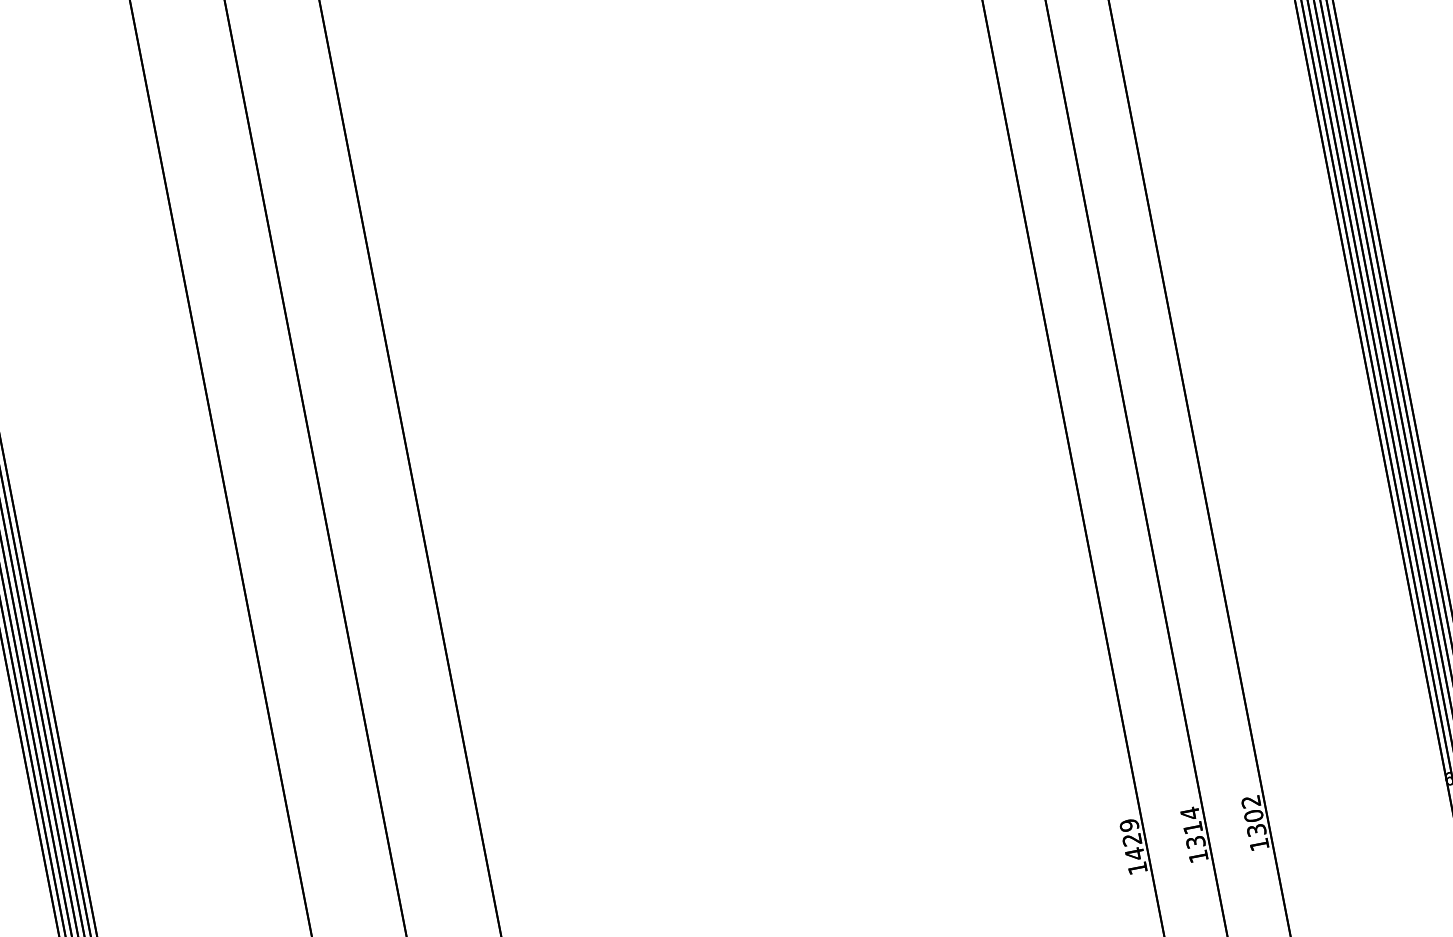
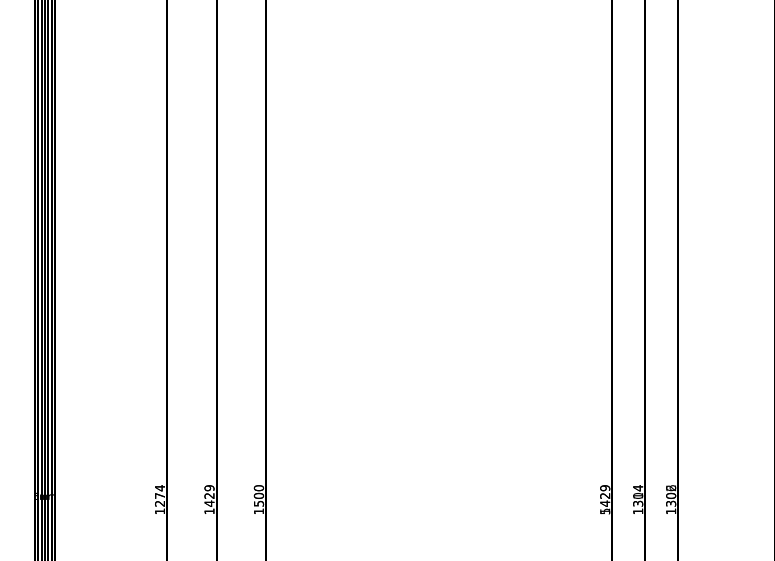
text: (1251, 802) -> (671, 488), 1302 -> 1306
text: (1193, 826) -> (638, 495), 1314 -> 1304
text: (1138, 868) -> (605, 511), 1429 -> 5429

